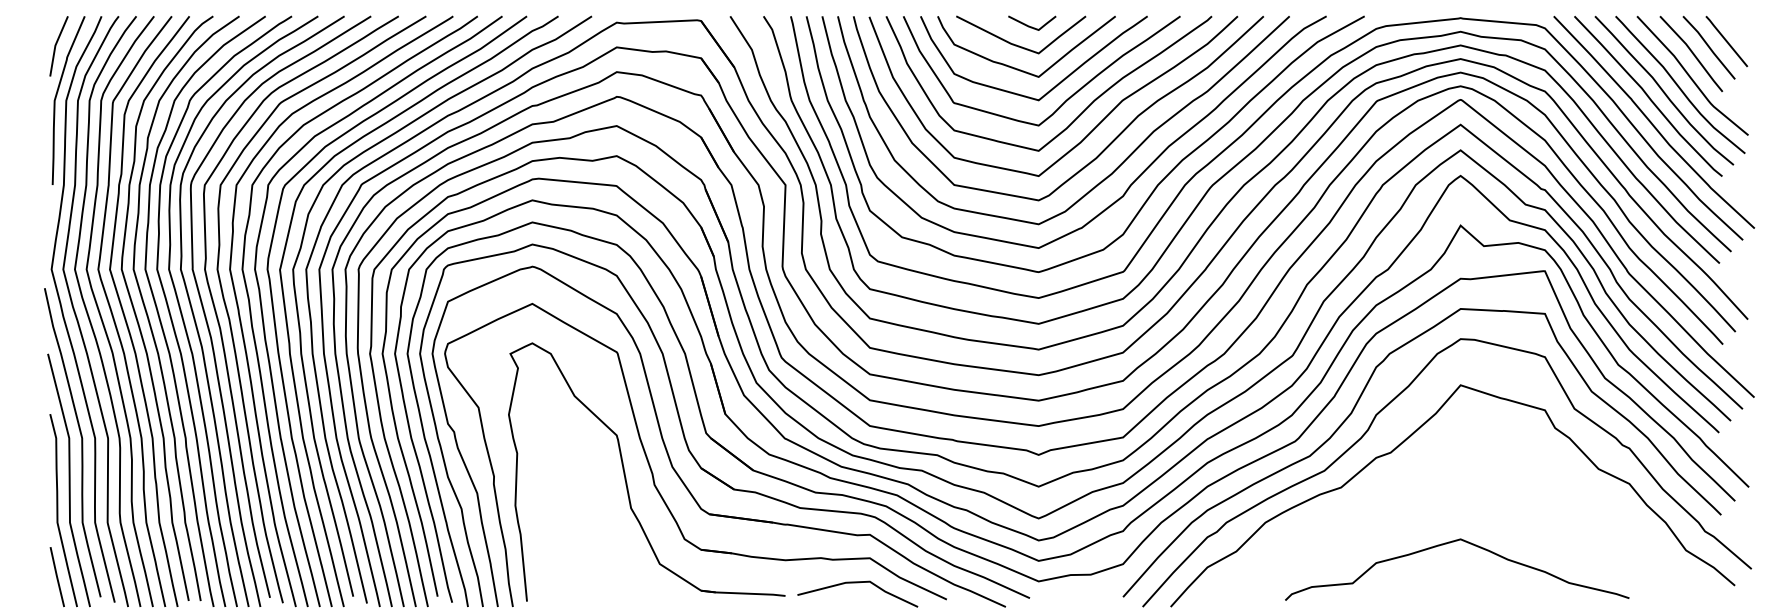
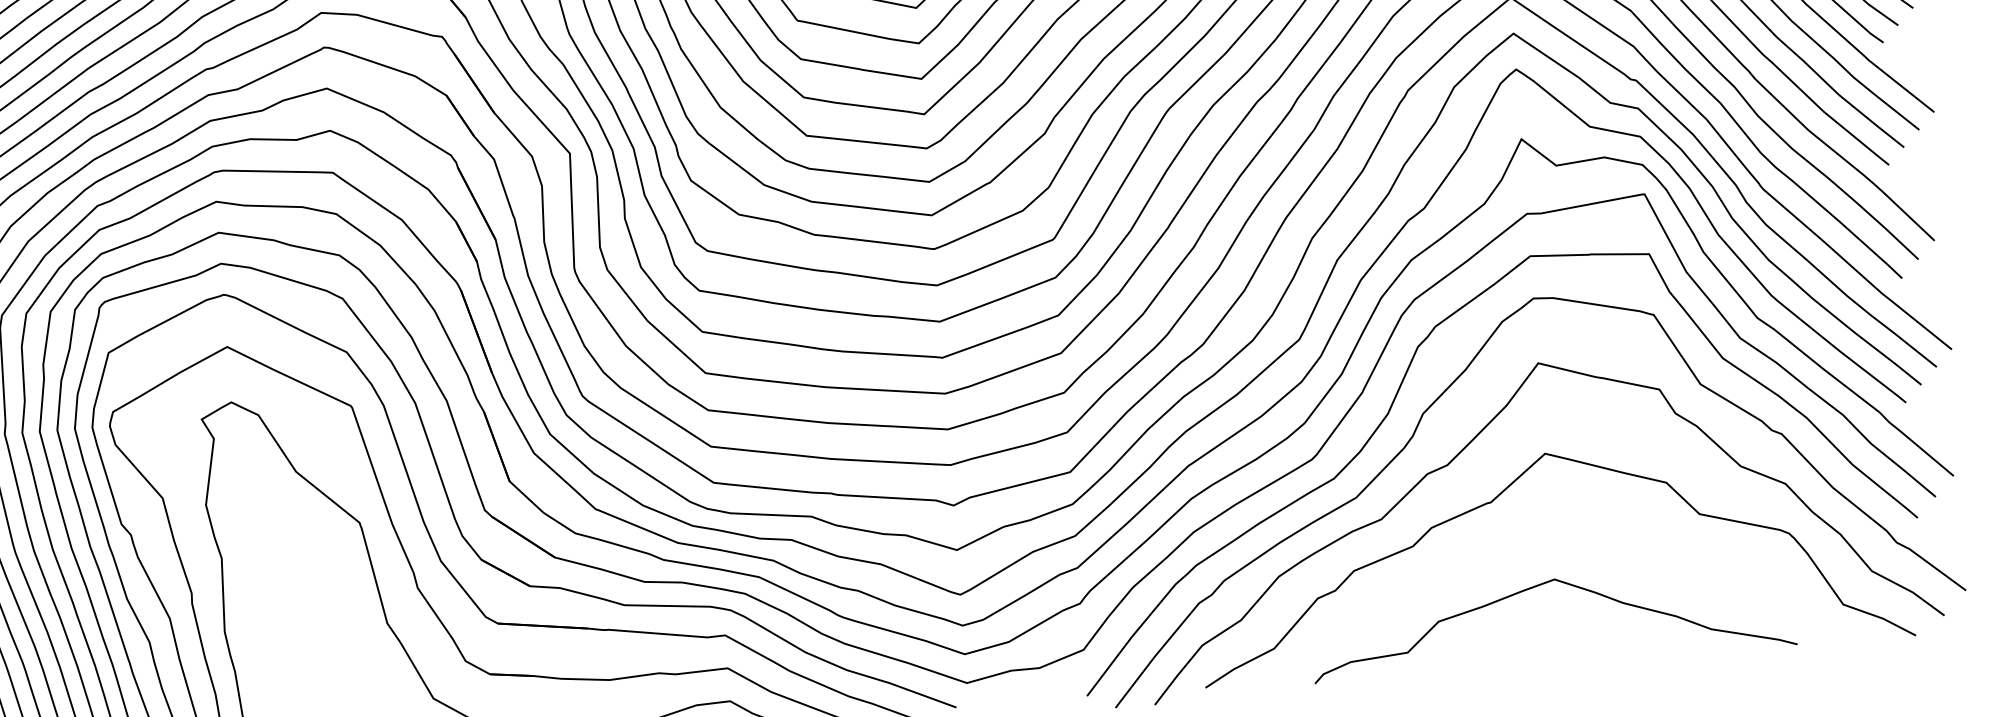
curve: (1426, 477) -> (1500, 496), added

